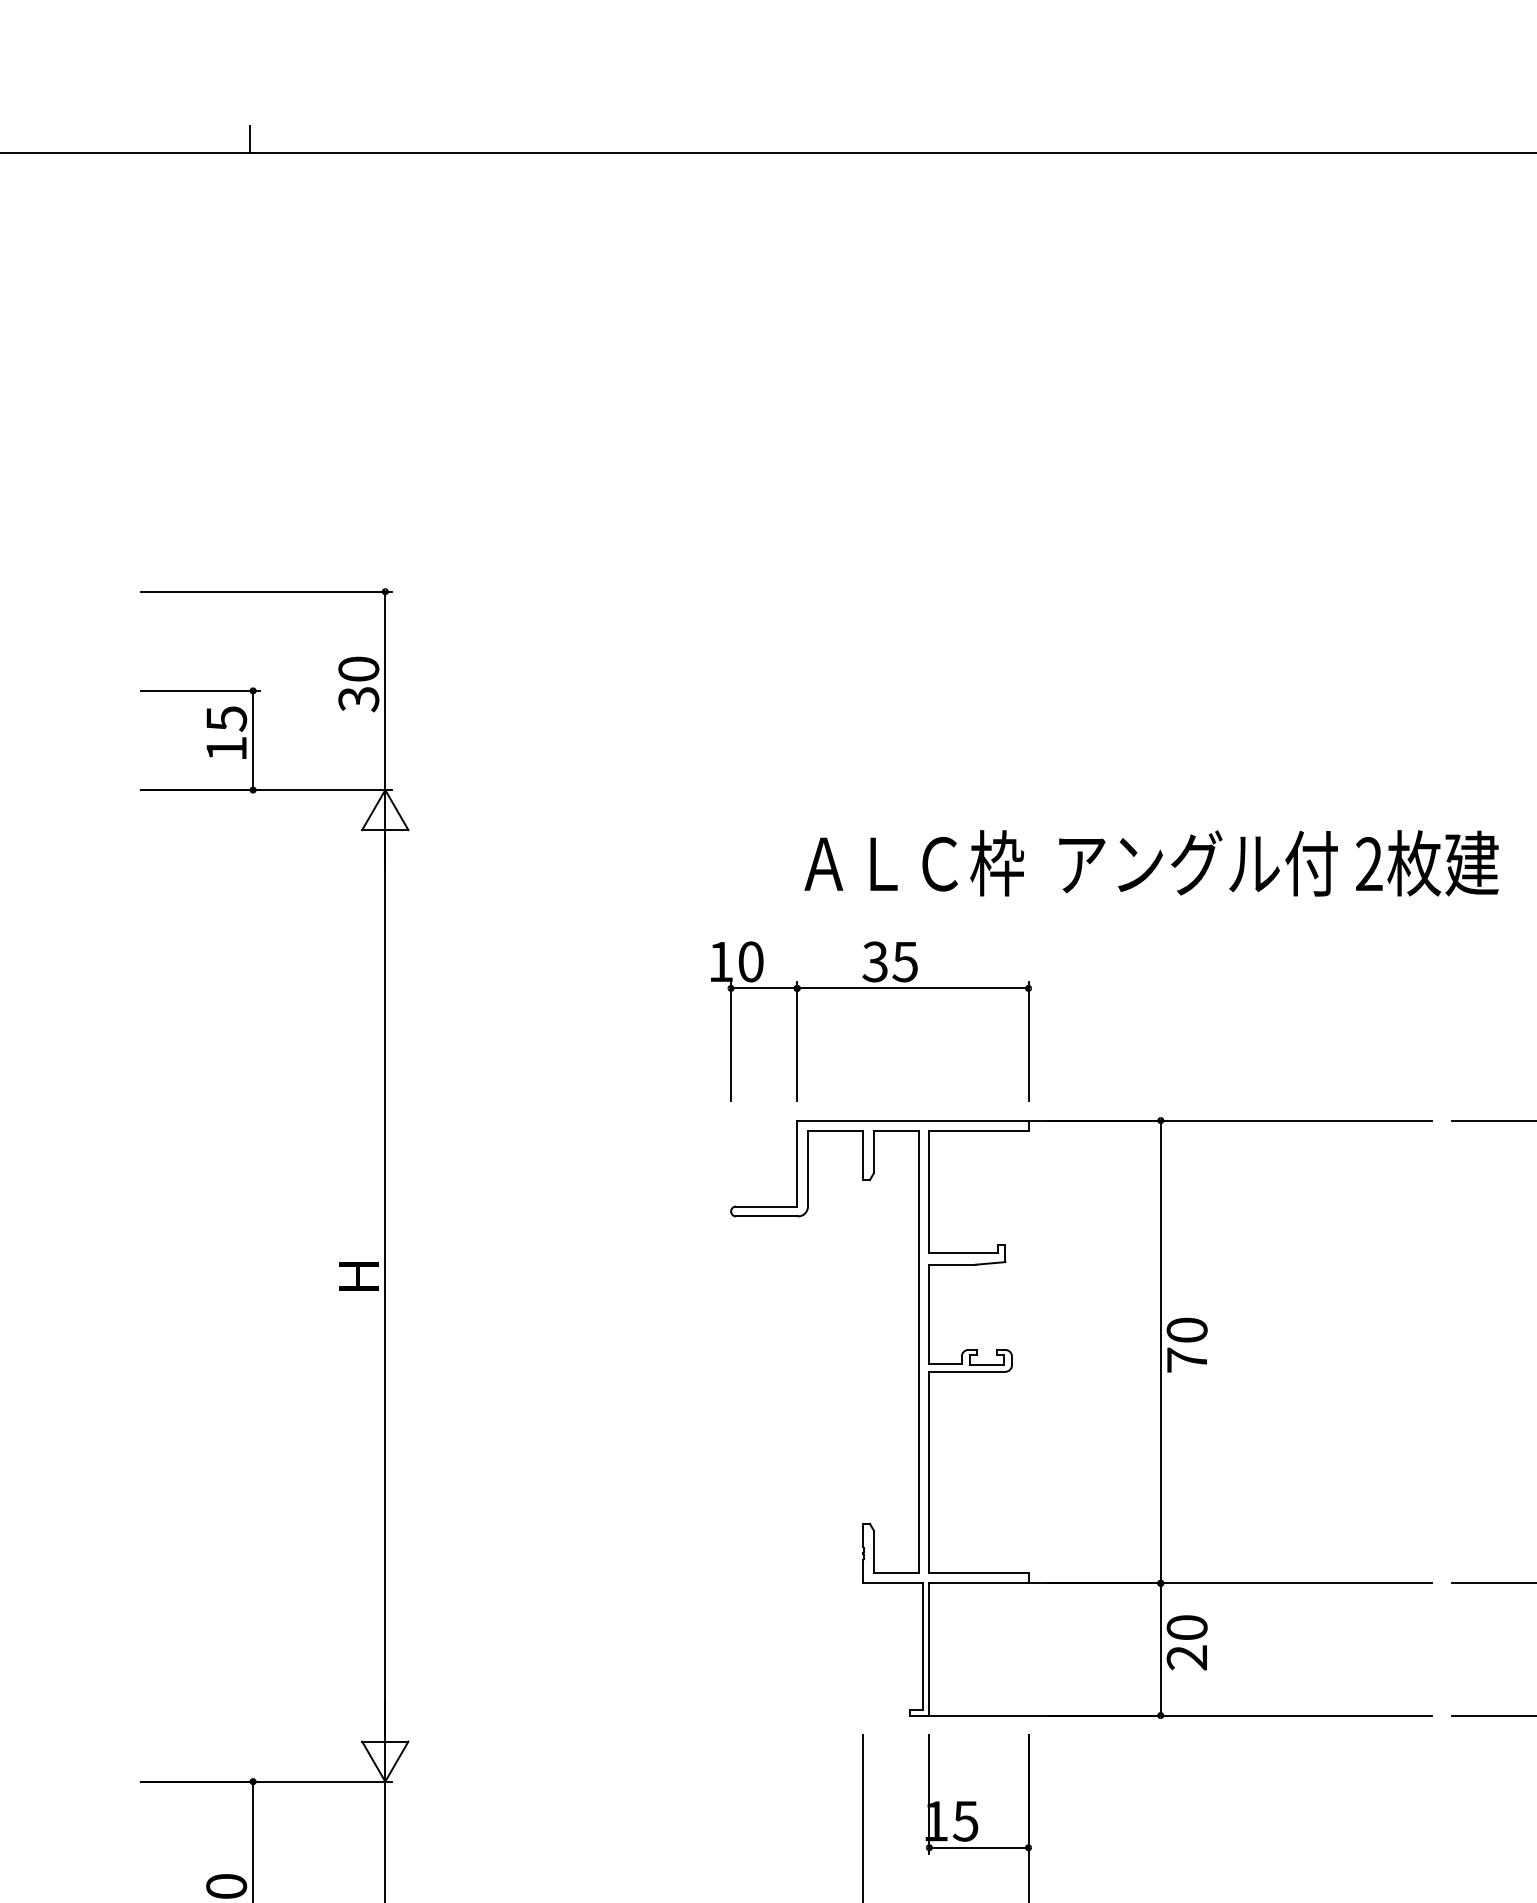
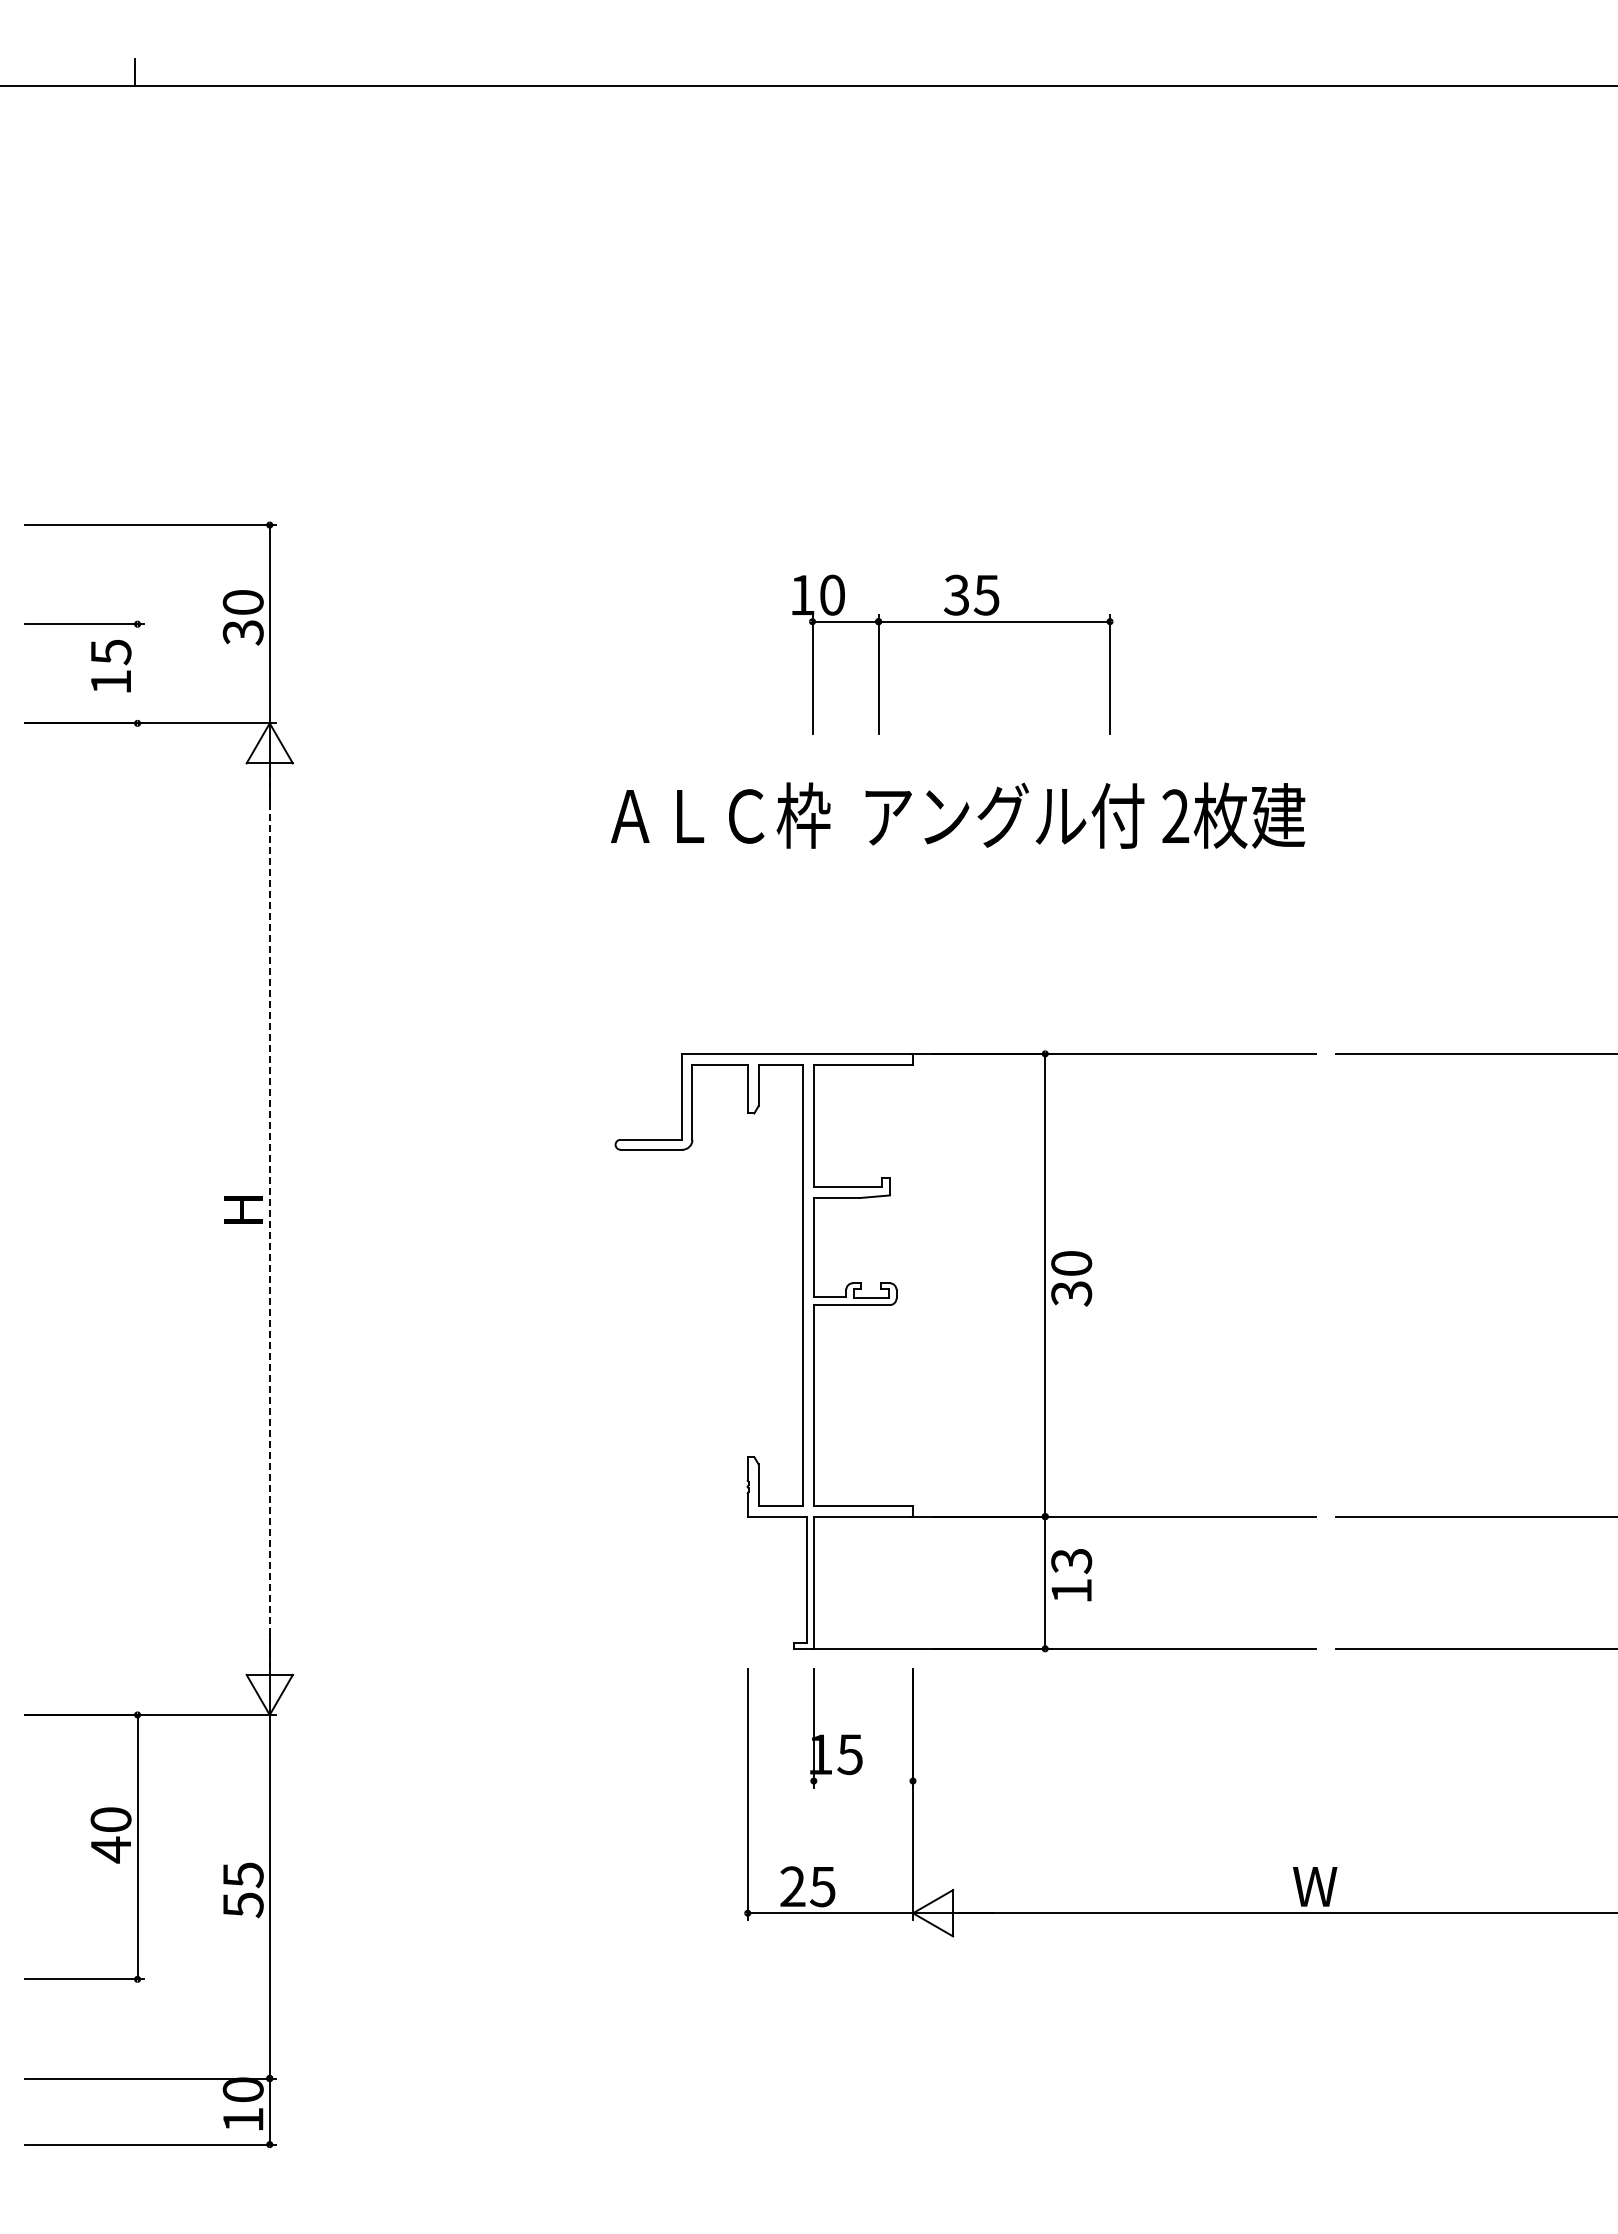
line: (253, 740) -> (137, 673), removed
text: (1152, 863) -> (958, 815), moved
part: (871, 989) -> (952, 622), moved
line: (385, 1286) -> (269, 1219), solid -> dashed
text: (1187, 1360) -> (1071, 1293), 70 -> 30
text: (1187, 1642) -> (1071, 1575), 20 -> 13
line: (979, 1848) -> (863, 1781), removed

